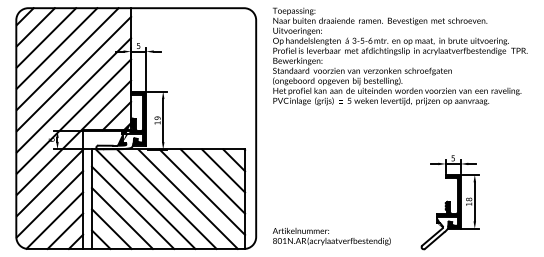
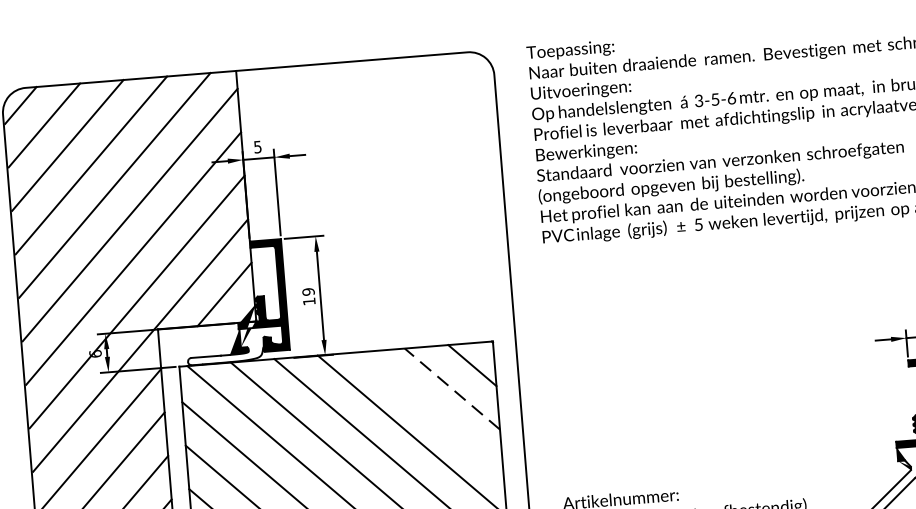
line: (223, 170) -> (452, 388), solid -> dashed
line: (212, 181) -> (431, 412), removed

